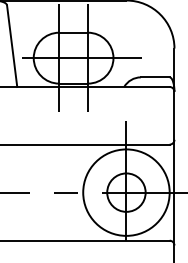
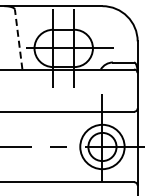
line: (11, 45) -> (18, 39), solid -> dashed
circle: (126, 191) -> (102, 146), size x0.7

